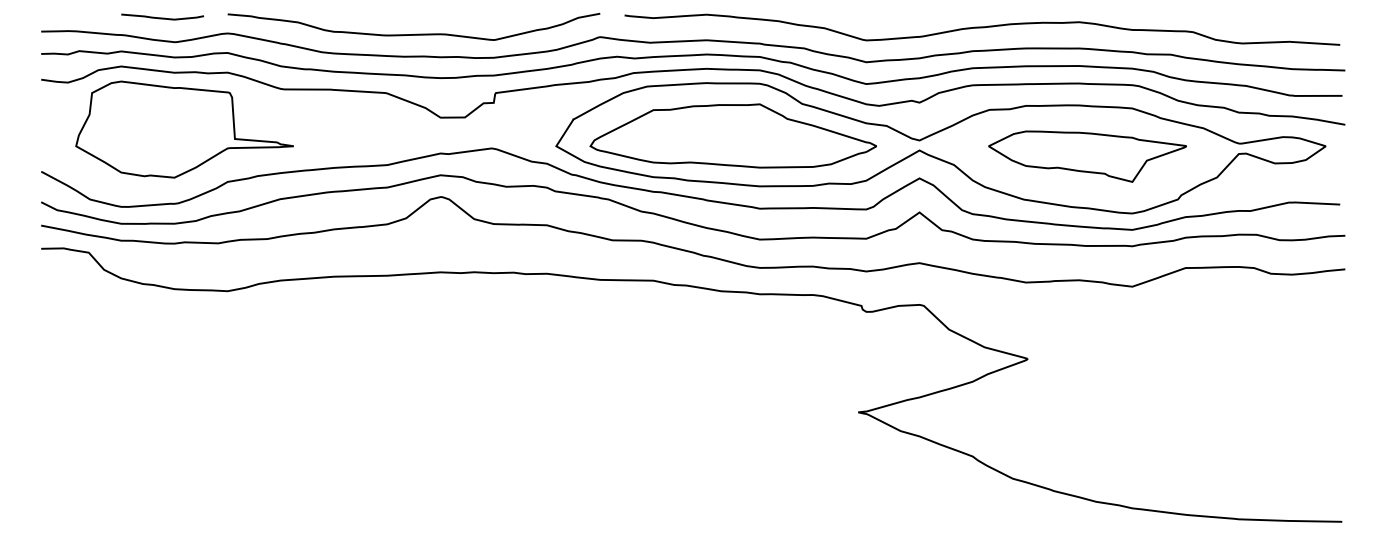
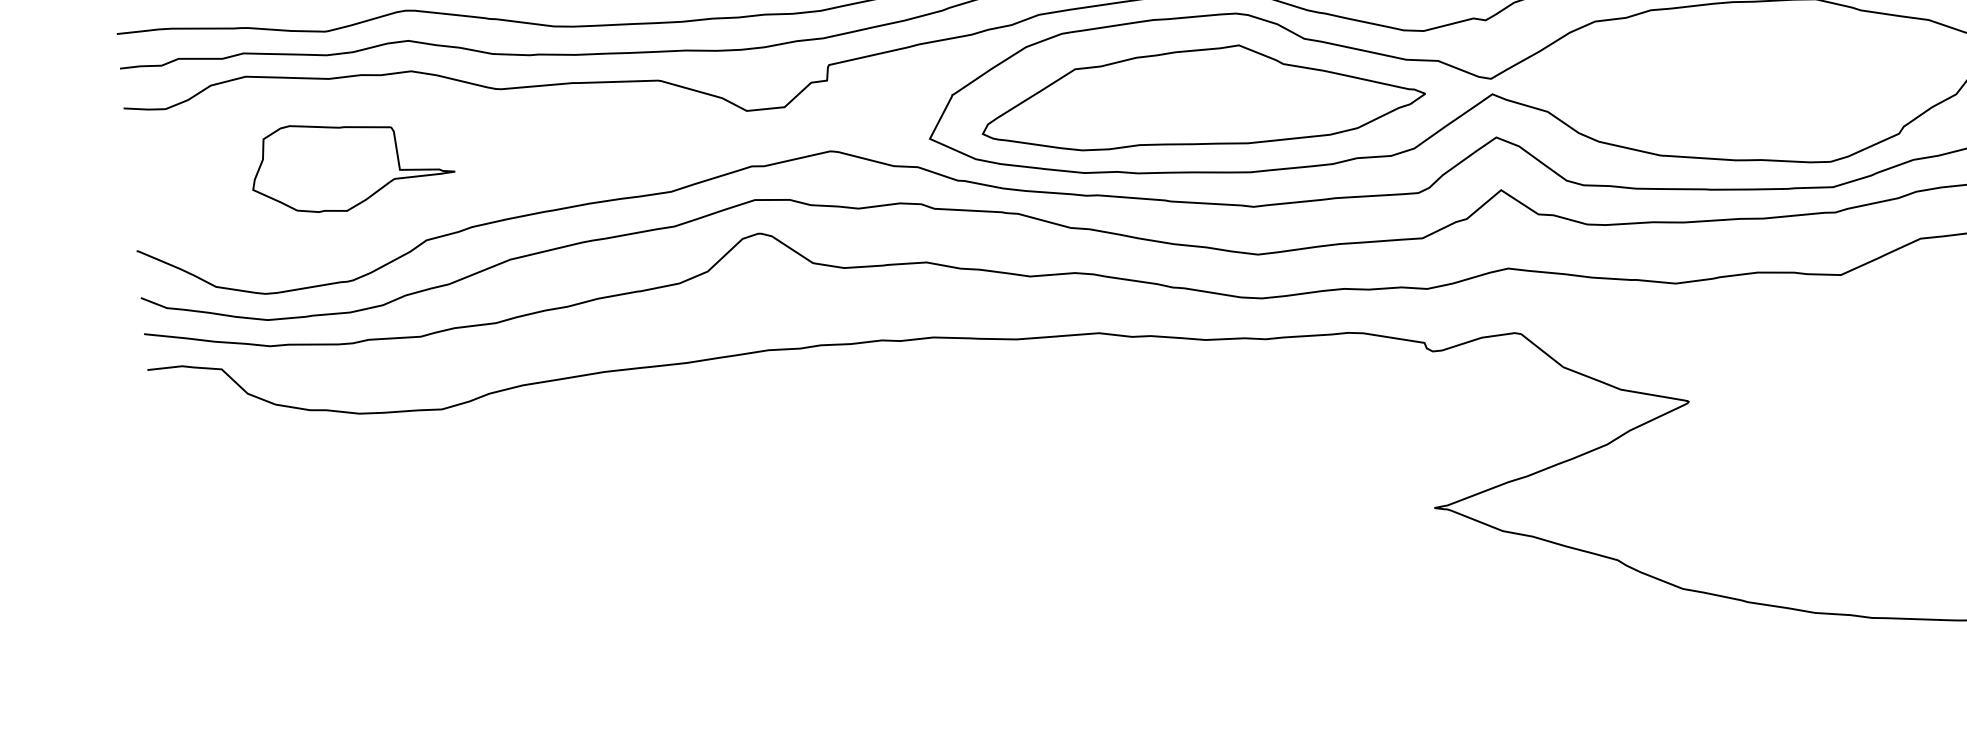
part: (184, 129) -> (352, 165), size x0.6
part: (1087, 156) -> (1753, 79), removed

